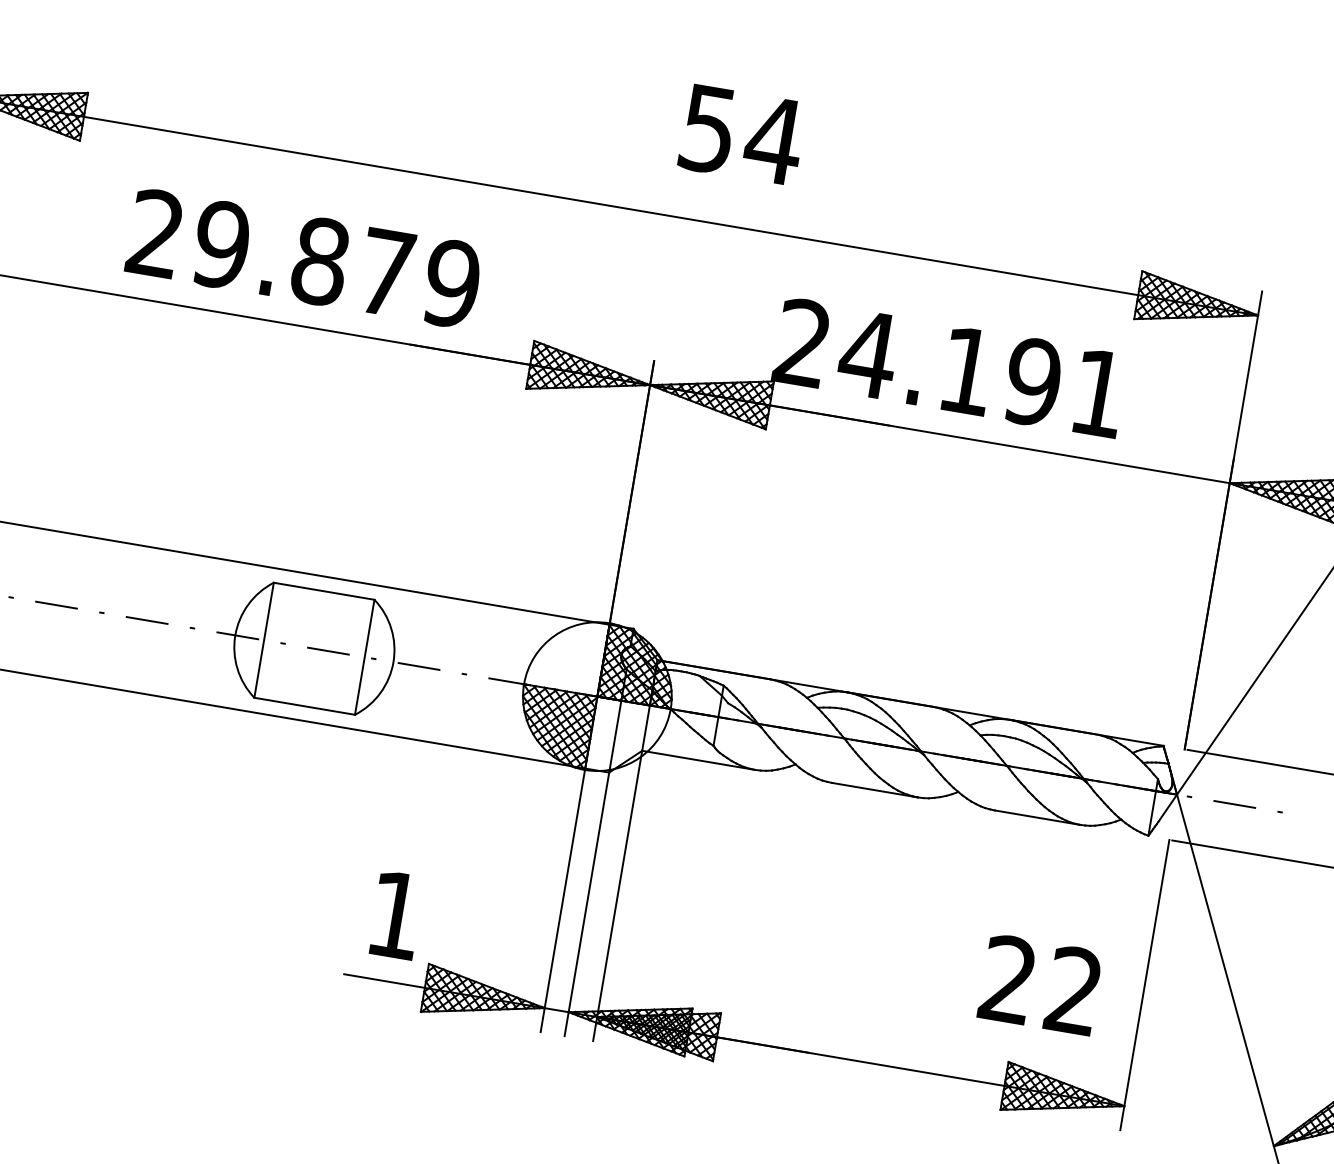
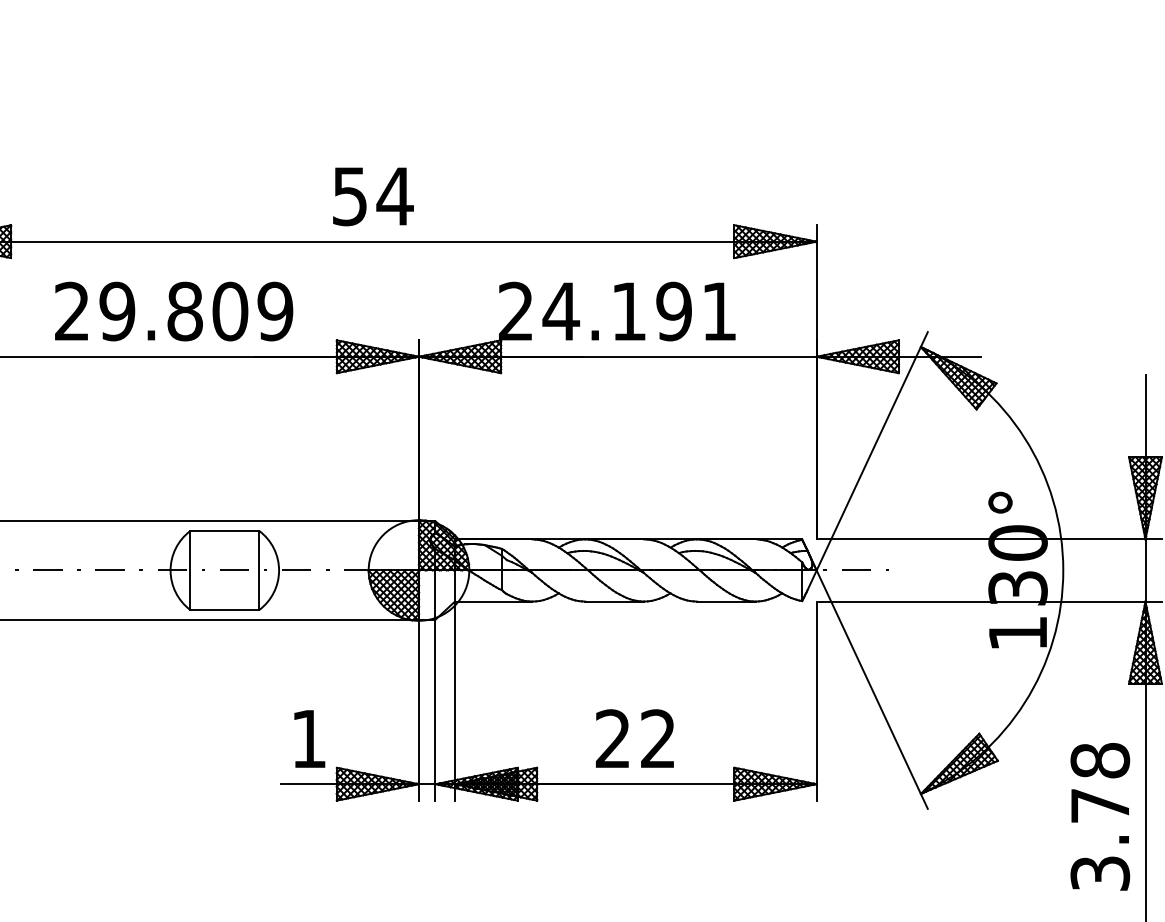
text: (742, 135) -> (373, 196), moved
text: (386, 272) -> (230, 311), 29.879 -> 29.809
text: (1039, 984) -> (634, 738), moved

